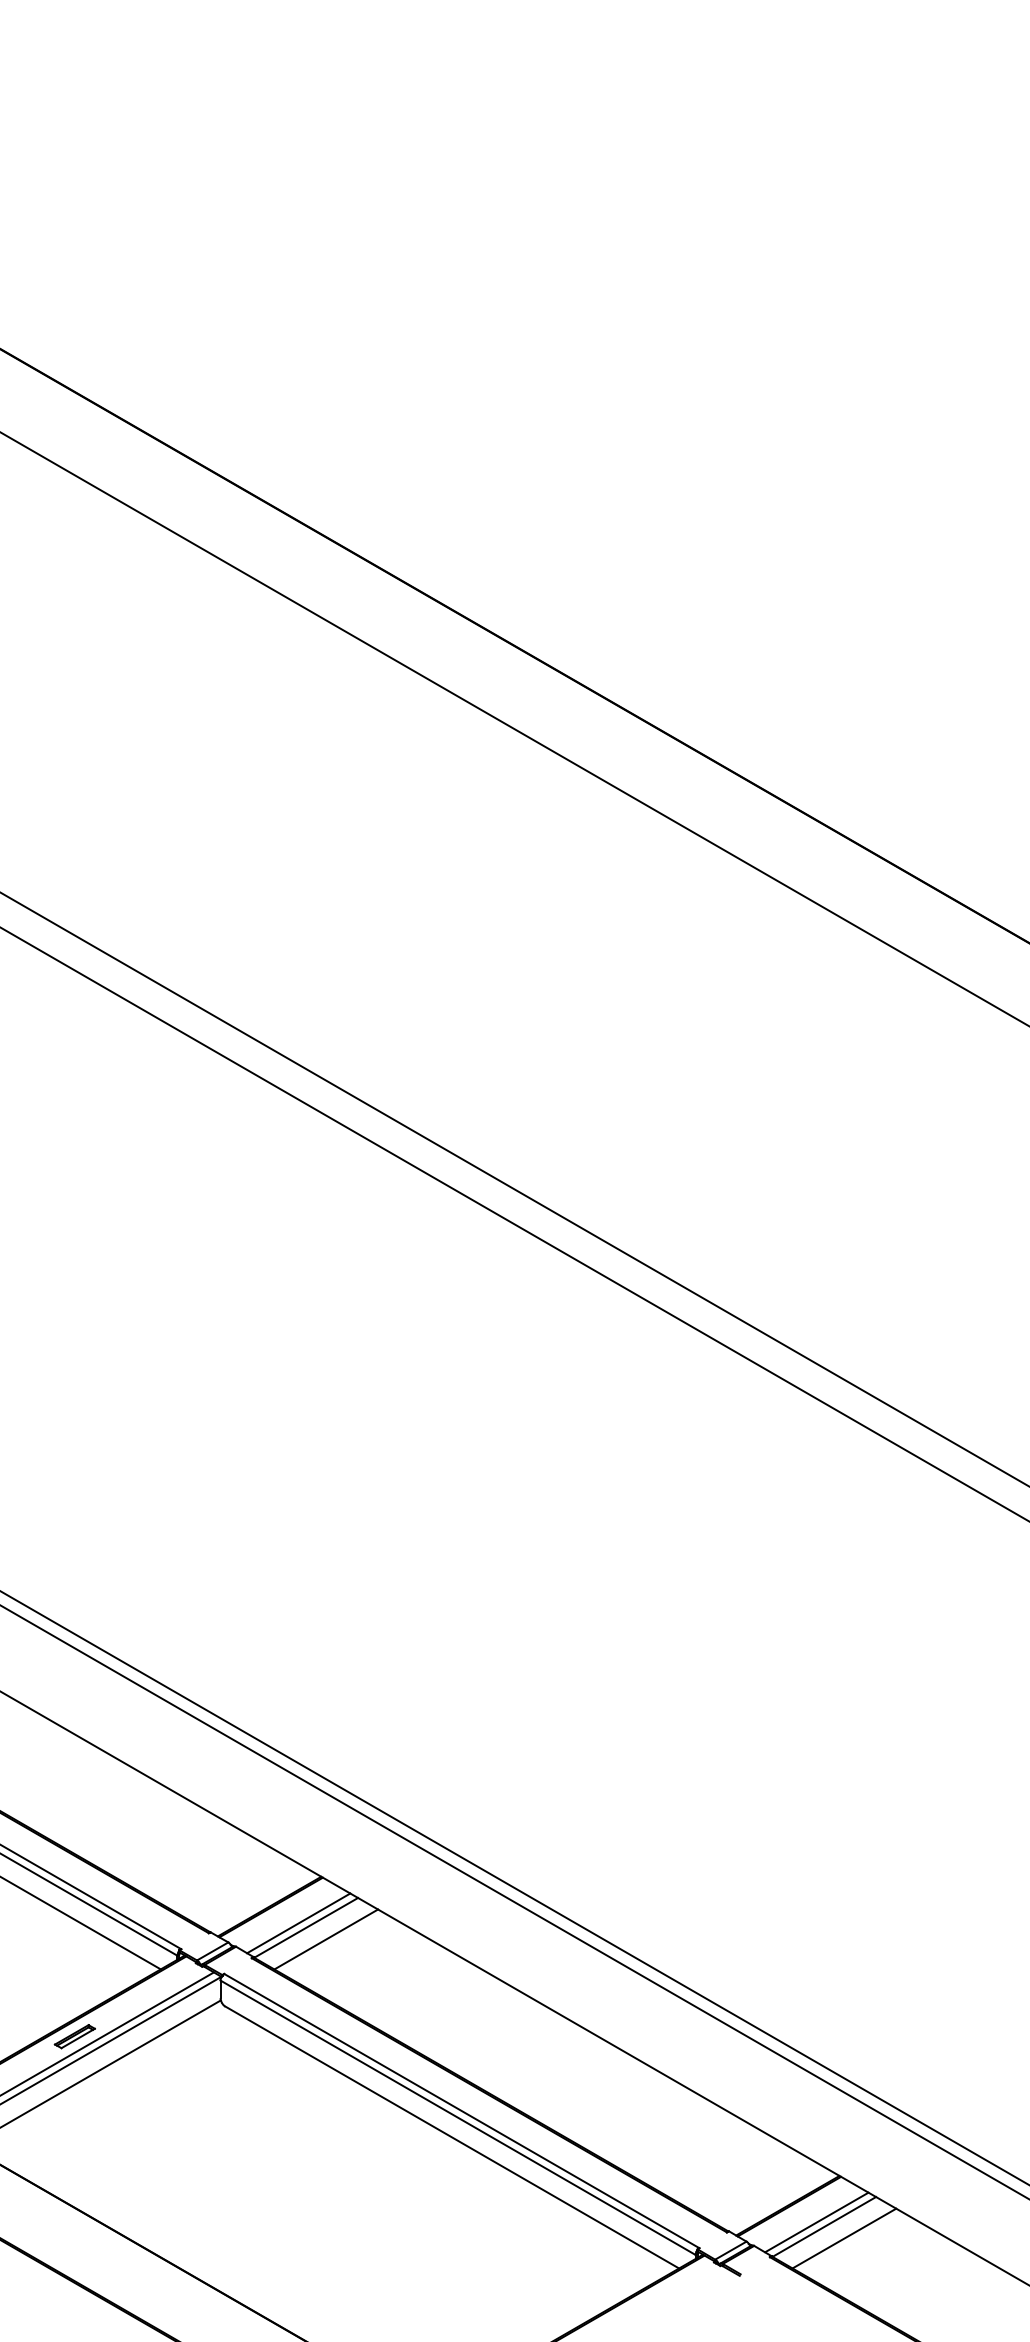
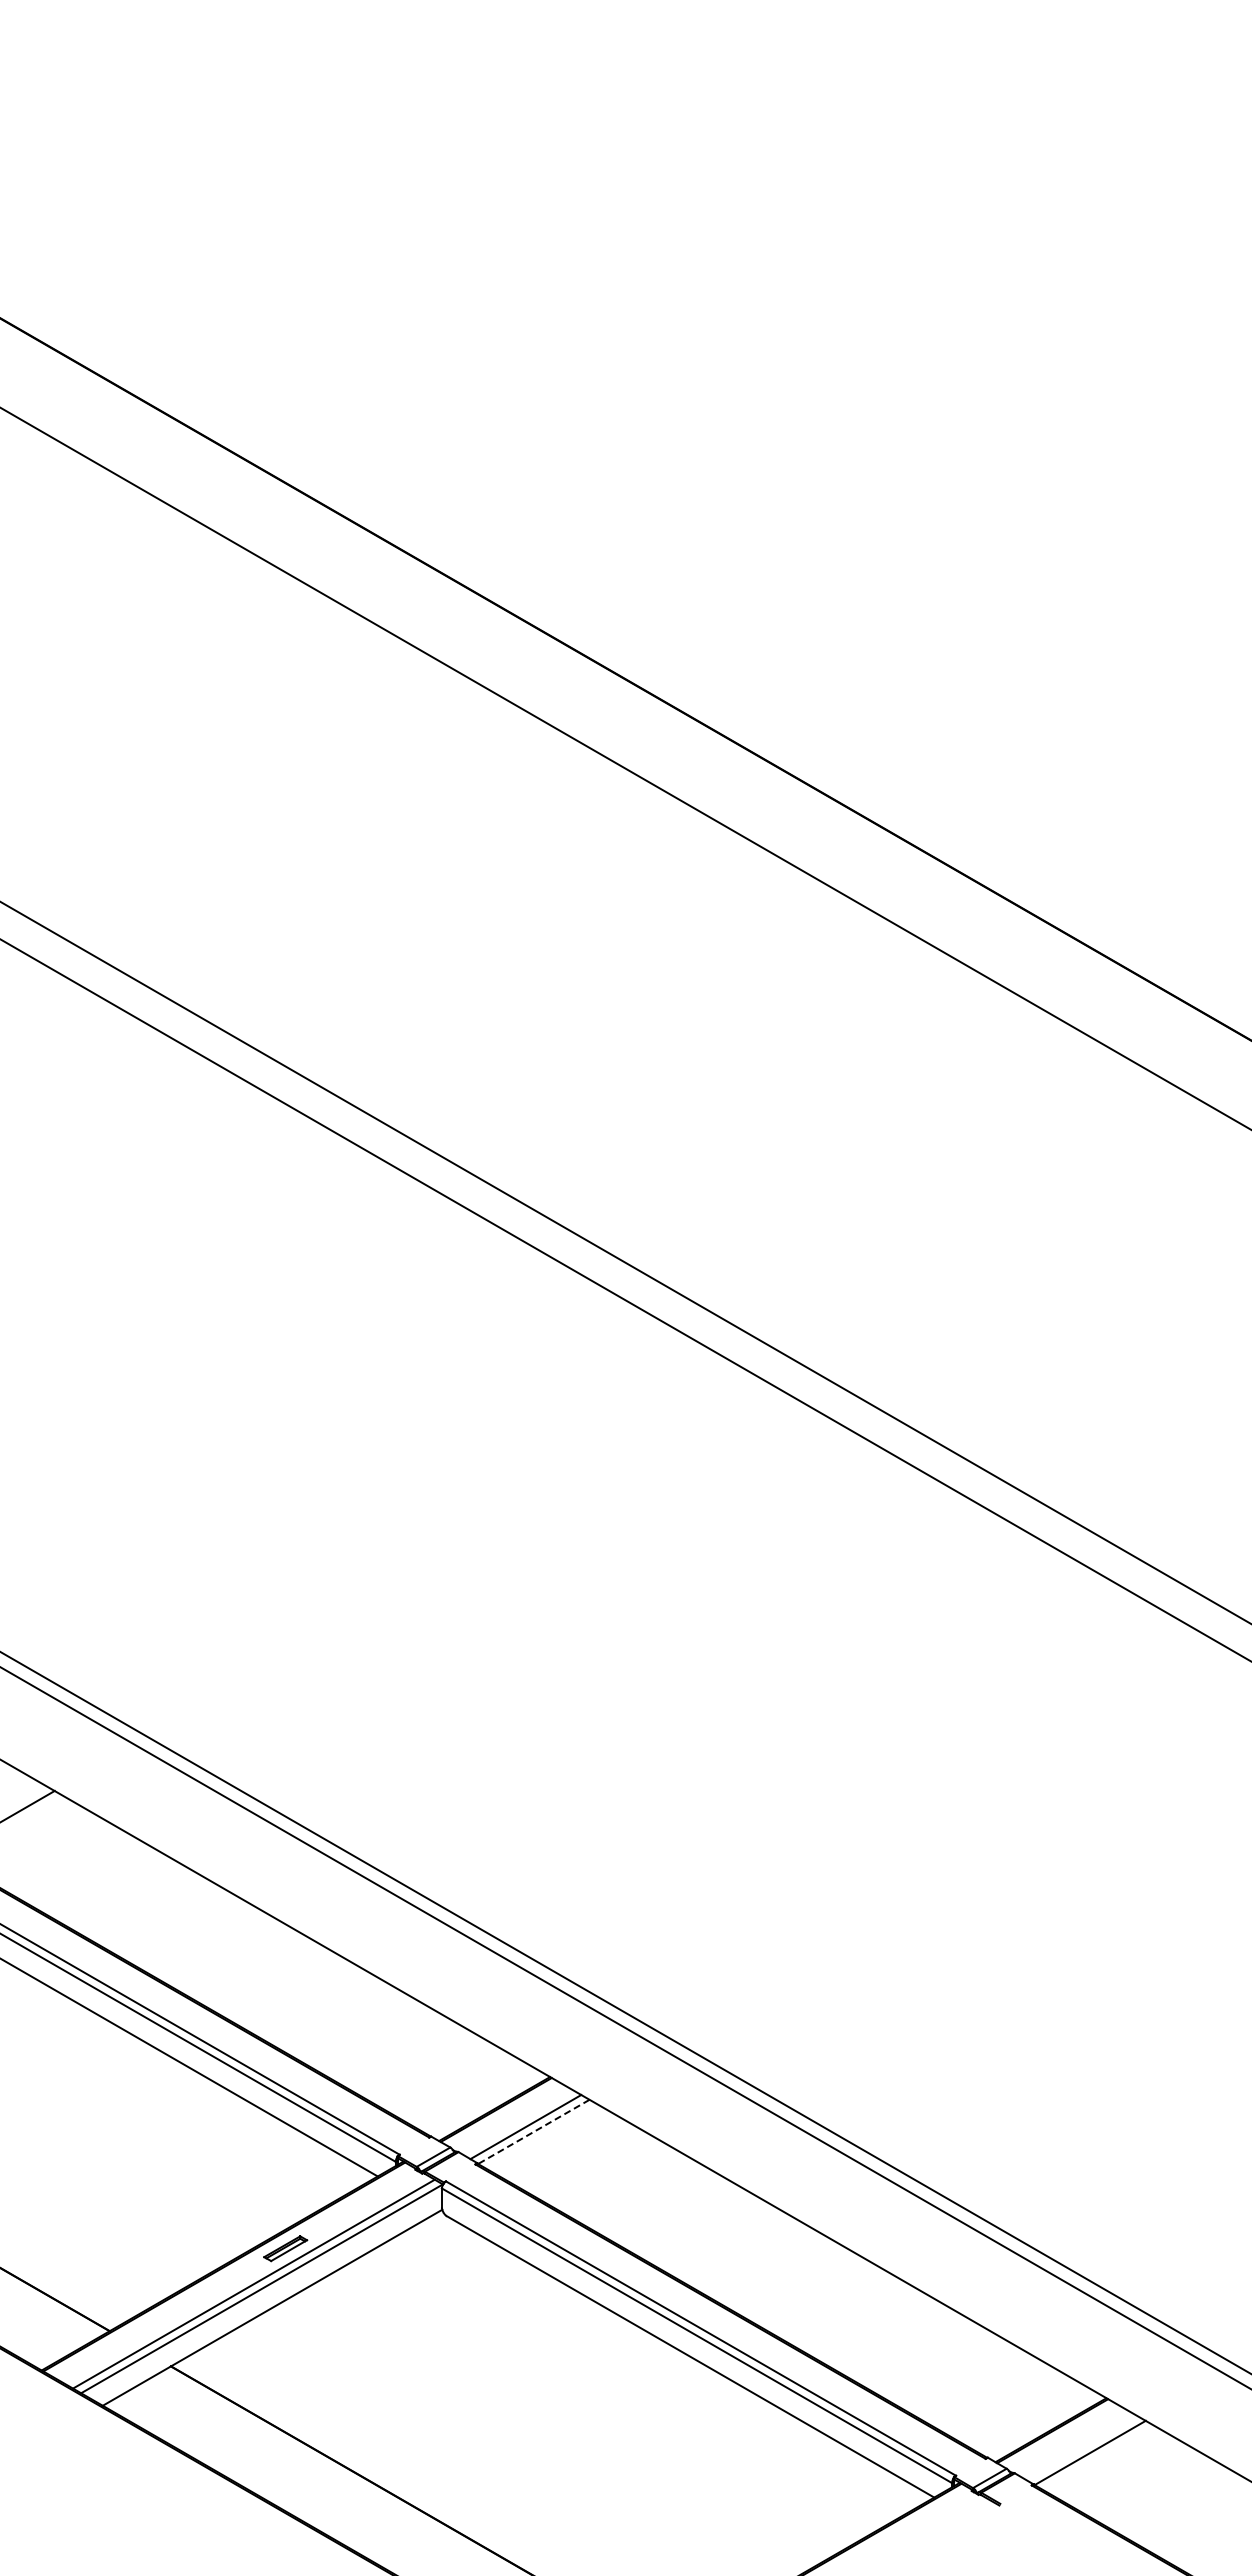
line: (305, 1928) -> (533, 2132), solid -> dashed
line: (326, 1939) -> (555, 2144), removed
line: (816, 2222) -> (1081, 2448), removed
line: (844, 2238) -> (1111, 2465), removed

